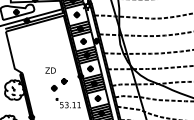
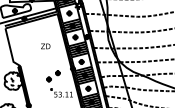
text: (50, 70) -> (45, 46), moved

